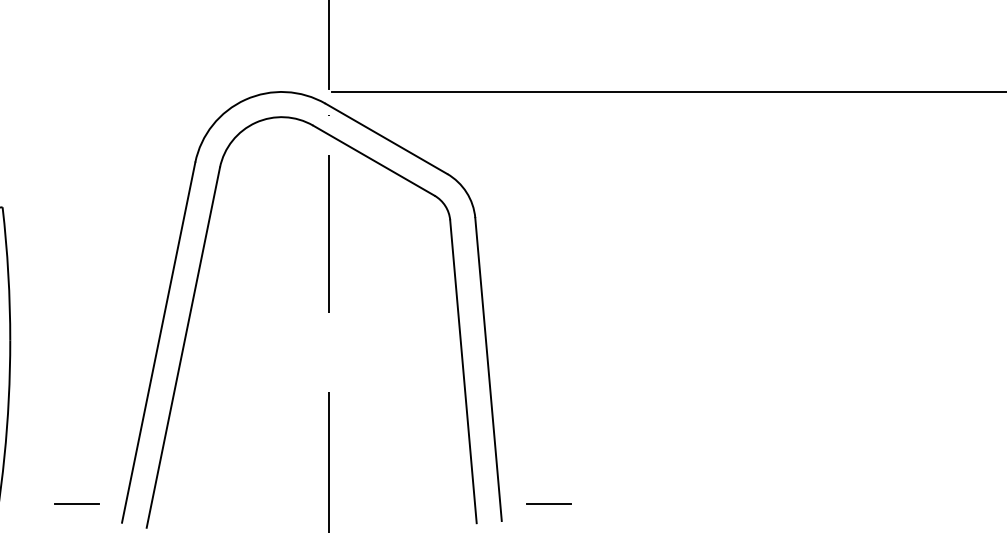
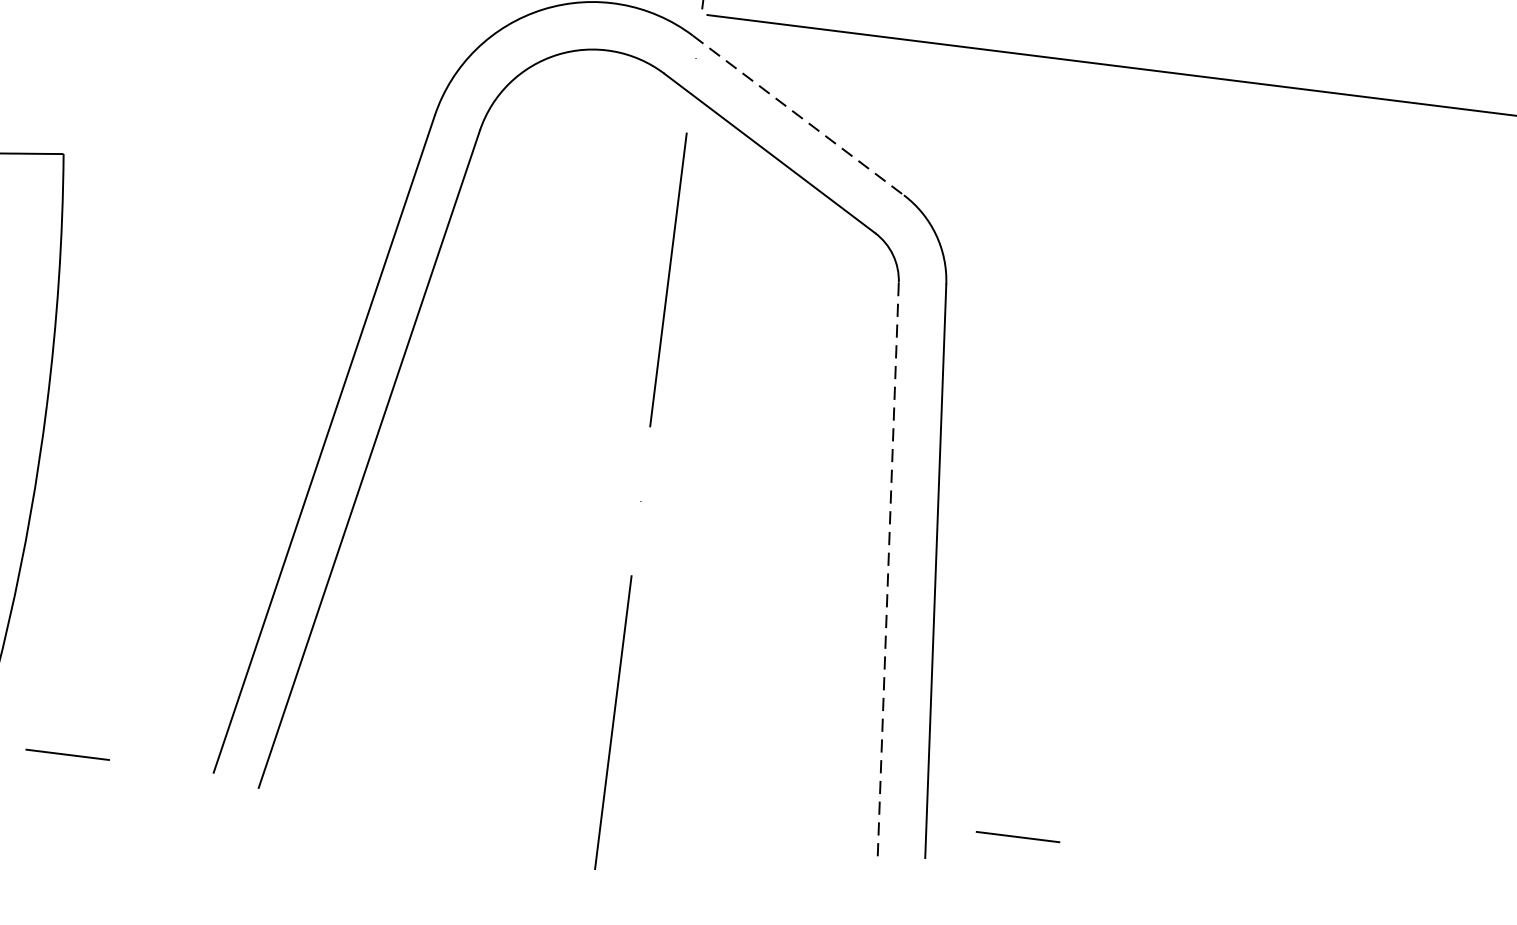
line: (386, 139) -> (798, 116), solid -> dashed
line: (463, 371) -> (888, 569), solid -> dashed
line: (76, 503) -> (66, 753), moved

